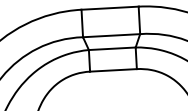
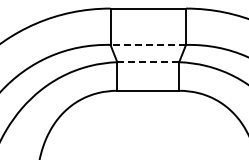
line: (111, 35) -> (148, 44), solid -> dashed
line: (112, 48) -> (148, 62), solid -> dashed

